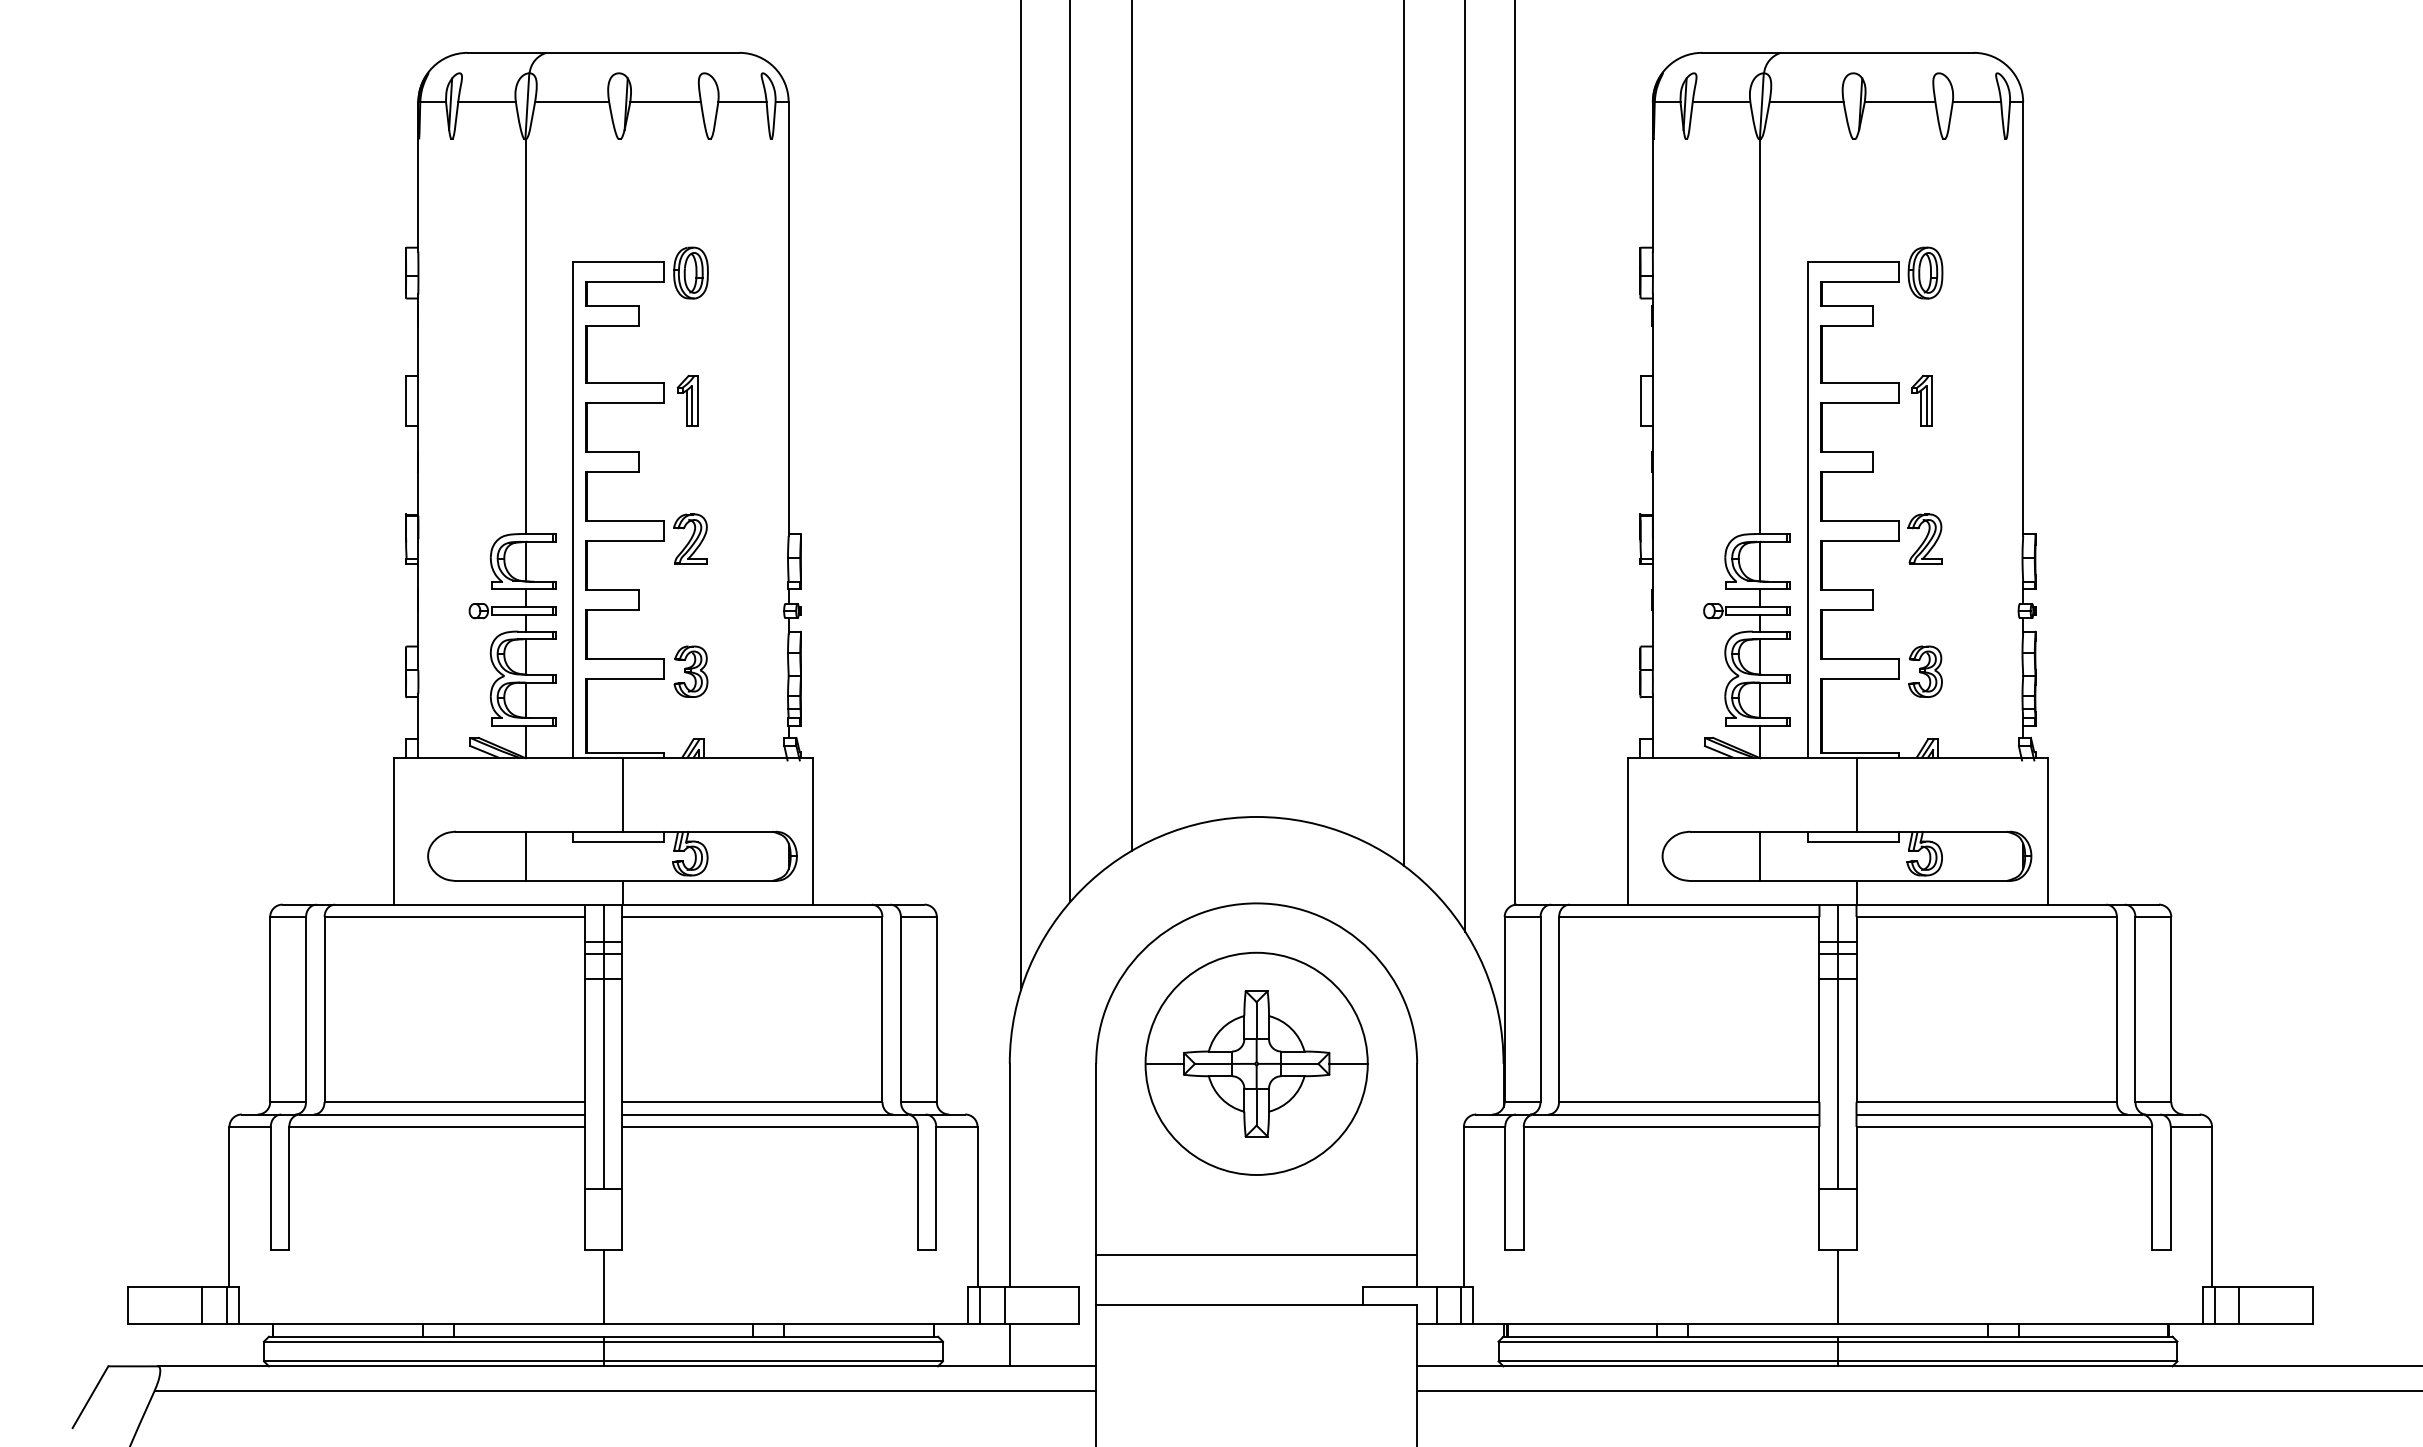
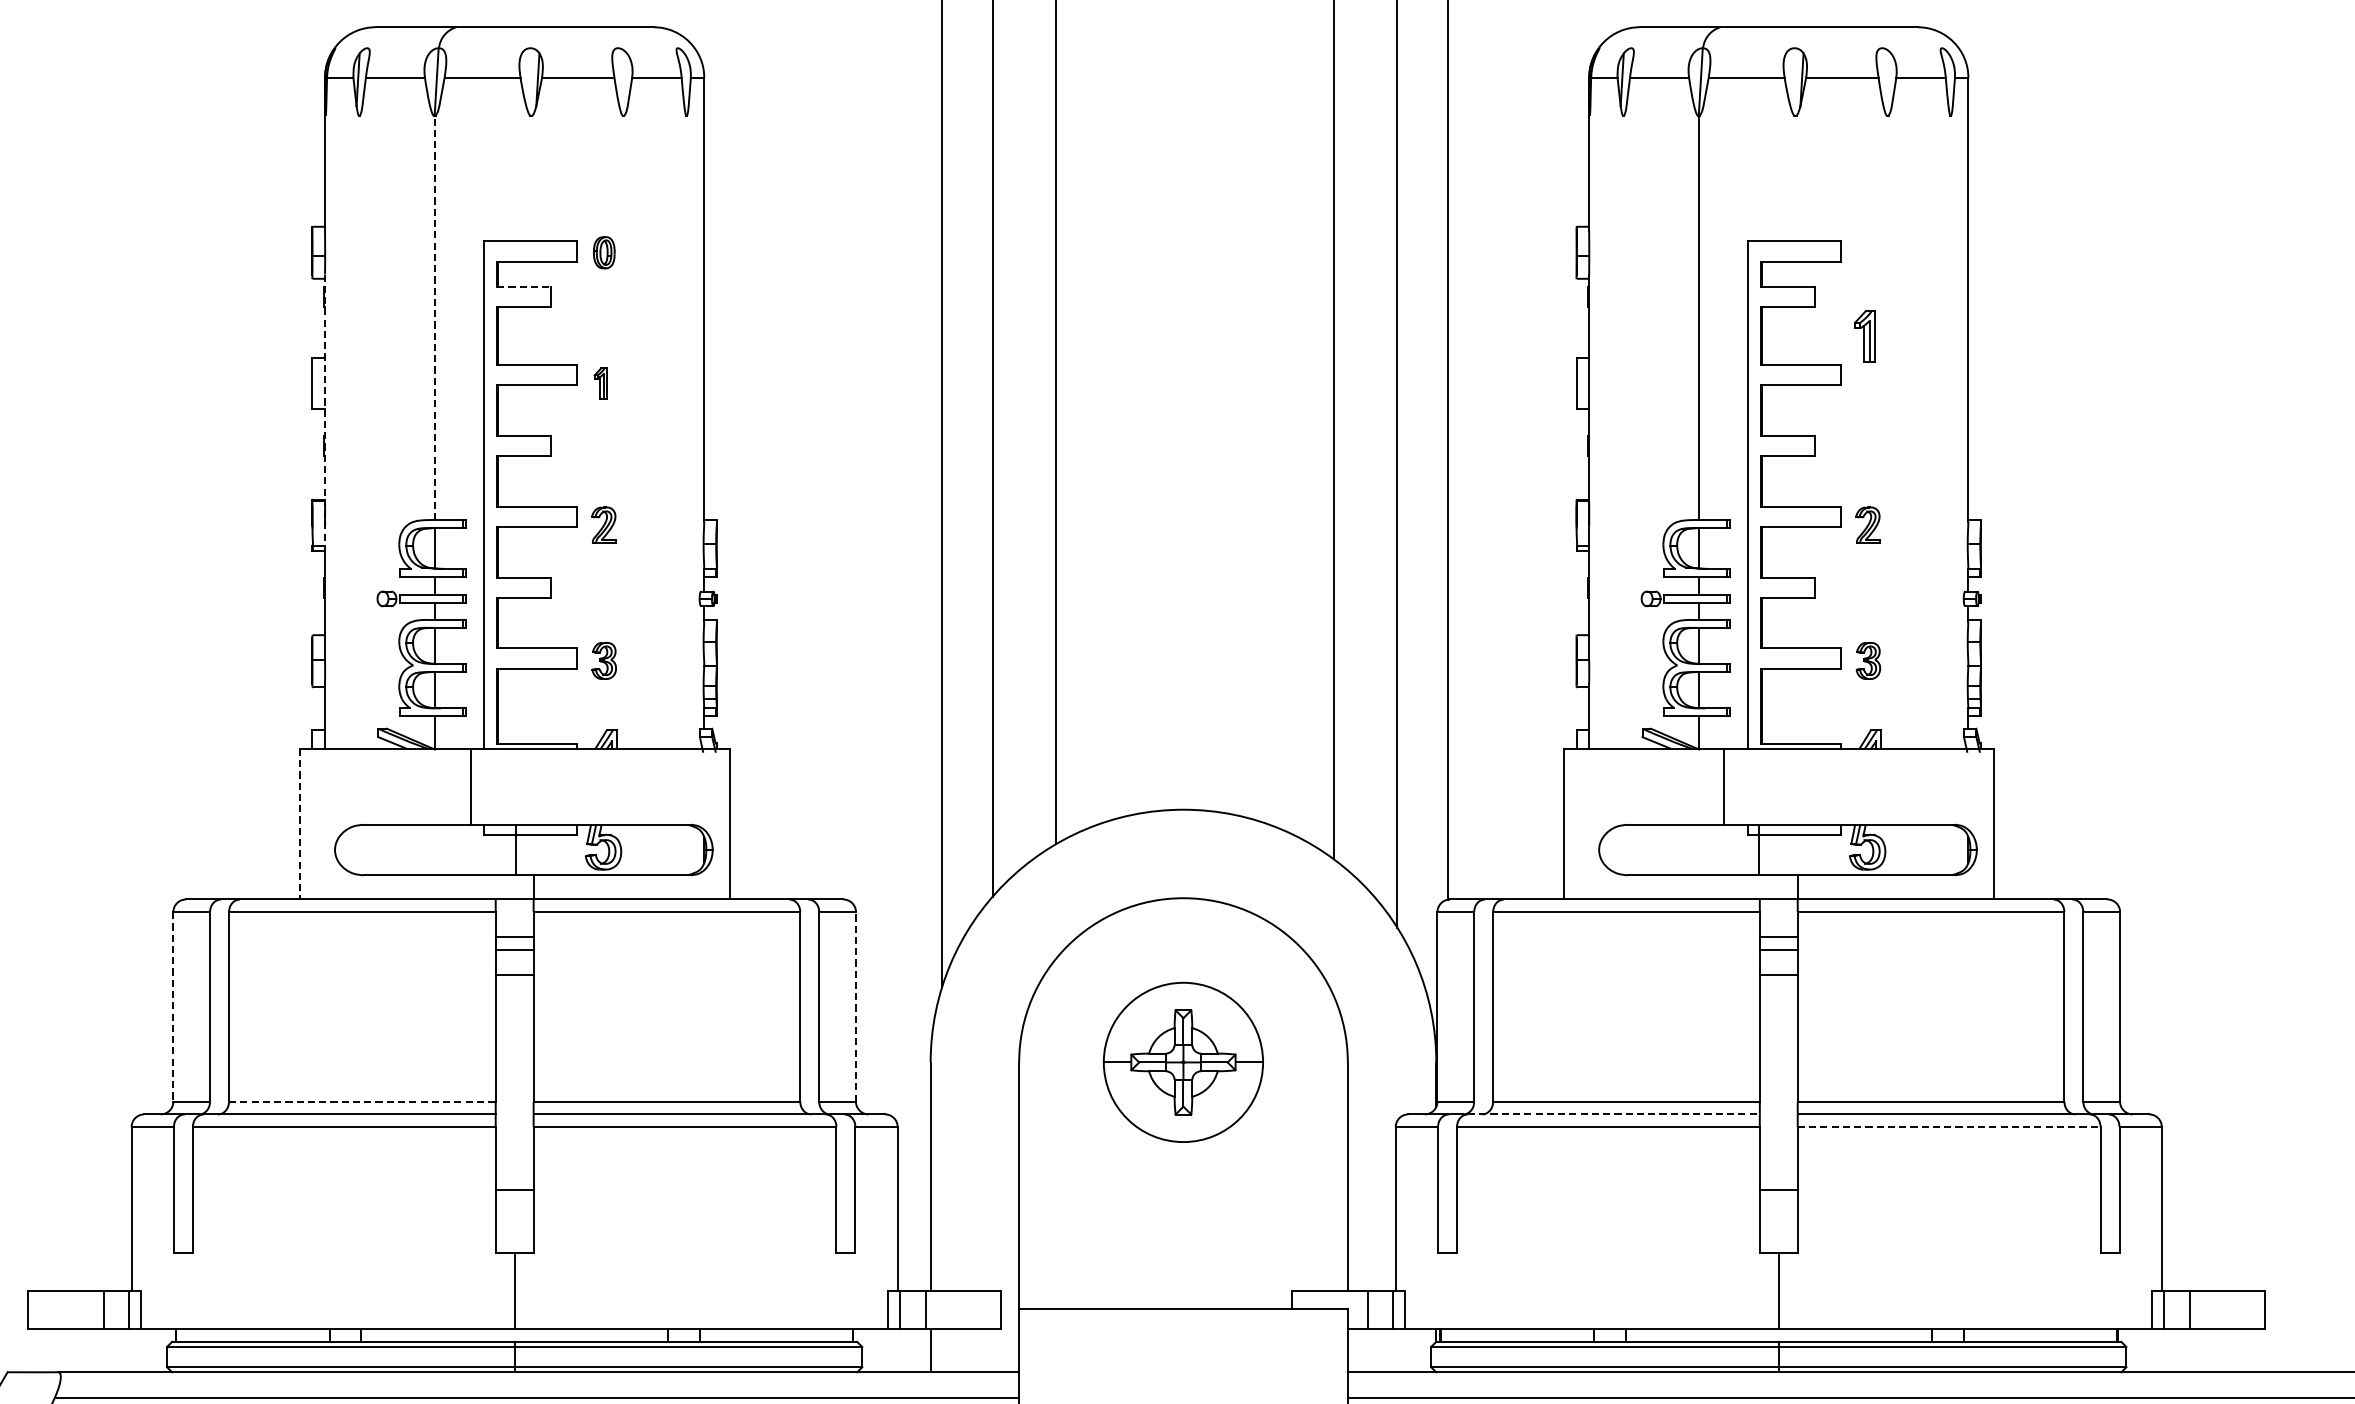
part: (690, 272) -> (603, 252), size x0.6
part: (1925, 272) -> (1868, 252), removed
line: (613, 306) -> (524, 286), solid -> dashed
line: (525, 336) -> (434, 317), solid -> dashed
part: (687, 400) -> (600, 383), size x0.6
part: (1921, 400) -> (1864, 336), moved
line: (418, 427) -> (325, 410), solid -> dashed
part: (690, 538) -> (603, 524), size x0.7
part: (1924, 538) -> (1867, 524), size x0.7
part: (690, 671) -> (603, 660), size x0.7
part: (1925, 671) -> (1868, 660), size x0.7
line: (622, 794) -> (470, 786), moved
line: (1857, 794) -> (1723, 786), moved
line: (393, 831) -> (299, 824), solid -> dashed
line: (525, 856) -> (515, 850), moved
line: (1760, 856) -> (1759, 850), moved
line: (270, 1009) -> (173, 1006), solid -> dashed
line: (936, 1009) -> (855, 1006), solid -> dashed
line: (603, 1046) -> (514, 1044), removed
line: (1837, 1046) -> (1778, 1044), removed
part: (1256, 1063) -> (1183, 1062), size x0.7
line: (455, 1102) -> (363, 1102), solid -> dashed
line: (1676, 1114) -> (1613, 1114), solid -> dashed
line: (2004, 1126) -> (1949, 1126), solid -> dashed
line: (1256, 1255) -> (1183, 1258), removed

